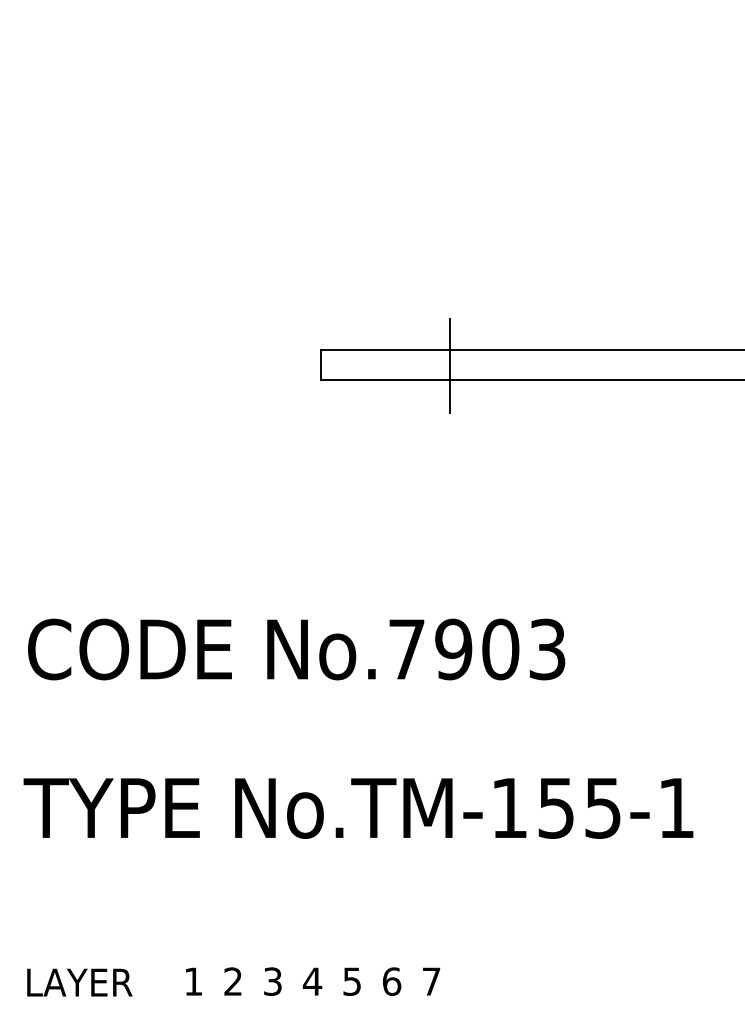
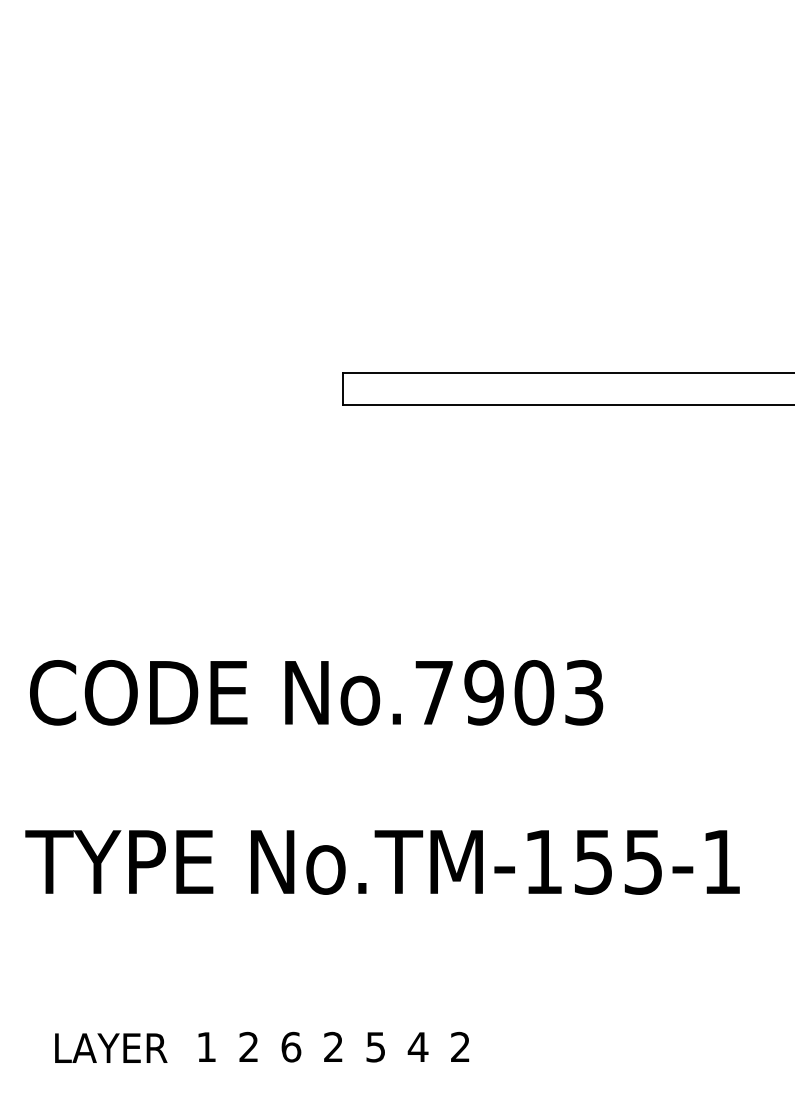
line: (450, 366) -> (480, 390), removed
text: (80, 981) -> (111, 1047), moved
text: (273, 981) -> (291, 1046), 3 -> 6
text: (312, 981) -> (333, 1046), 4 -> 2
text: (391, 981) -> (417, 1046), 6 -> 4
text: (431, 981) -> (460, 1046), 7 -> 2

